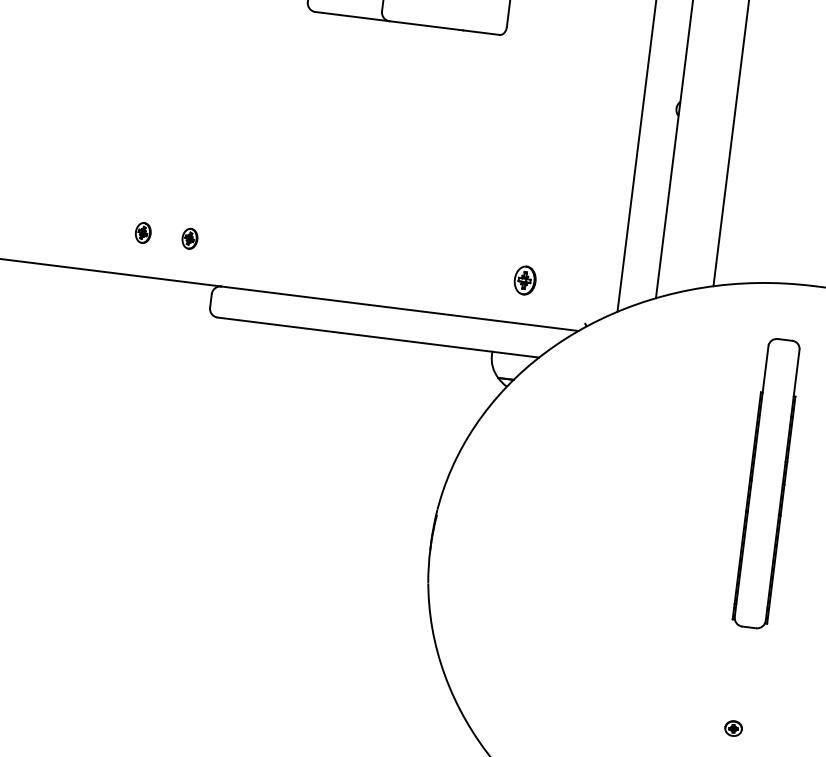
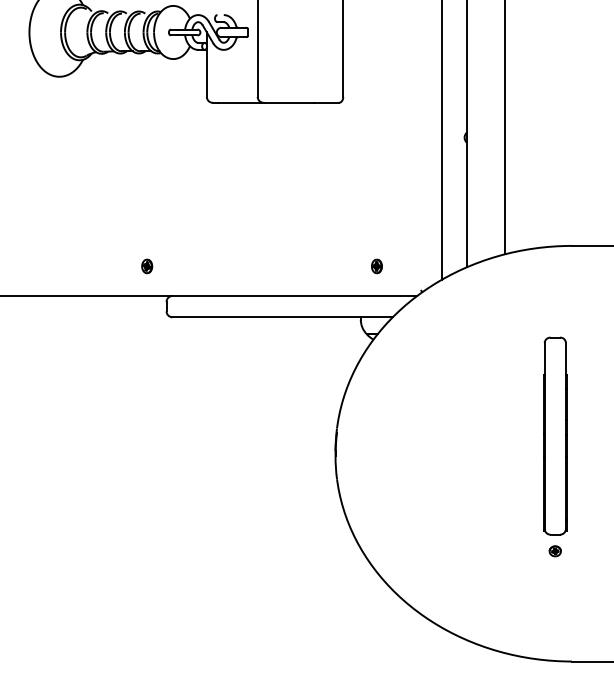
part: (143, 233) -> (115, 266), removed
part: (524, 280) -> (376, 266), size x0.71
part: (767, 482) -> (555, 435), moved

